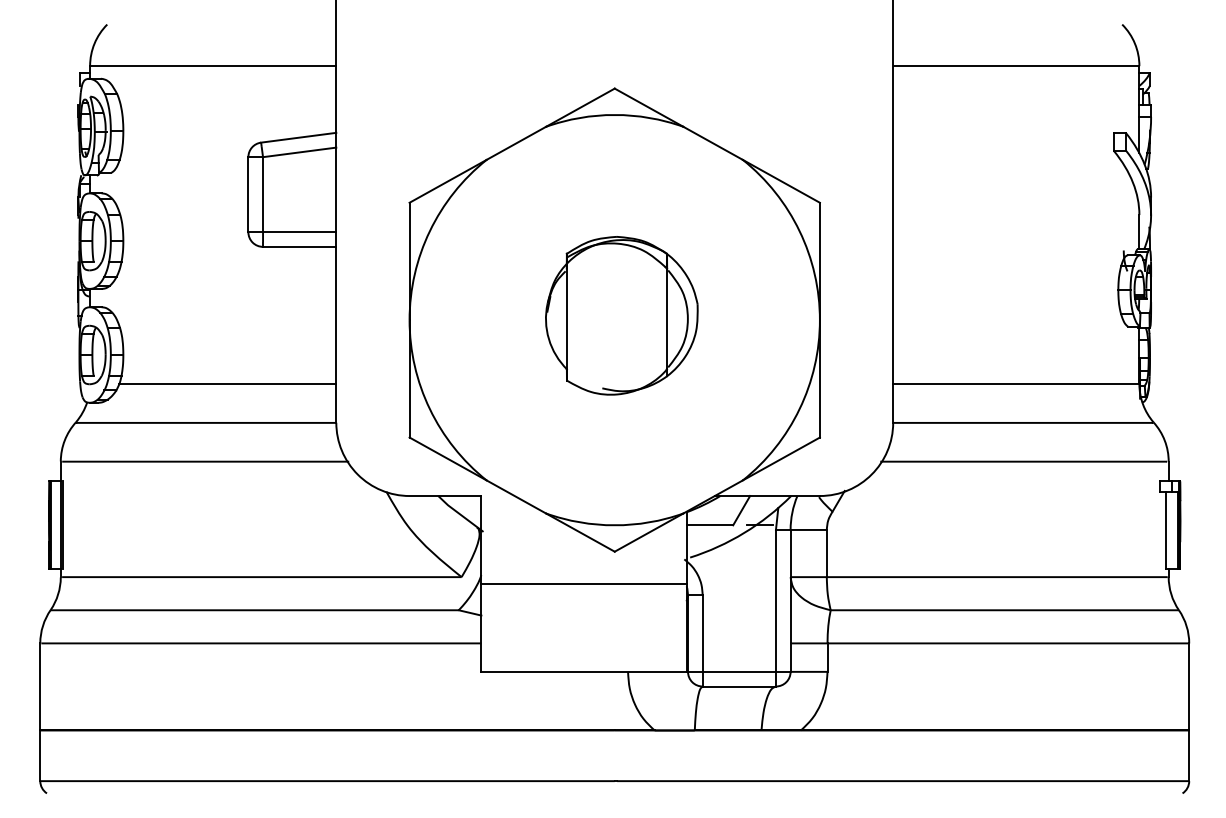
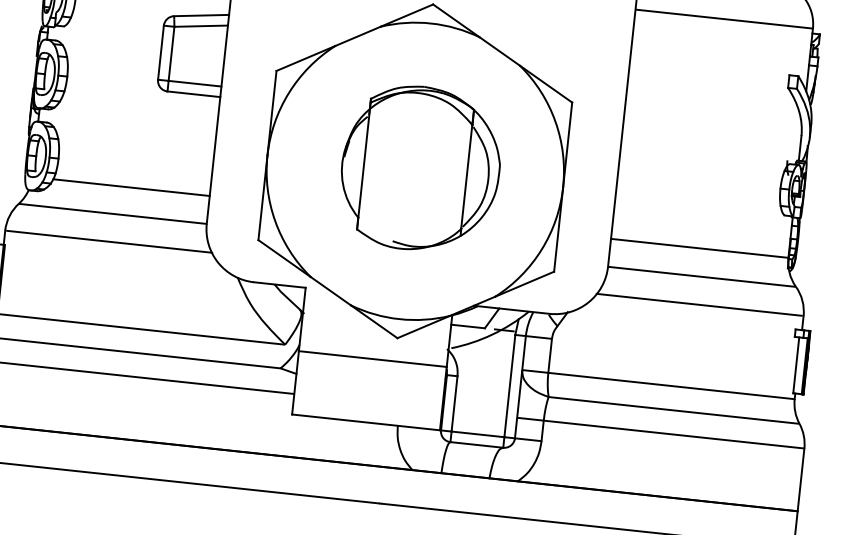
part: (621, 315) -> (420, 168), size x1.43

